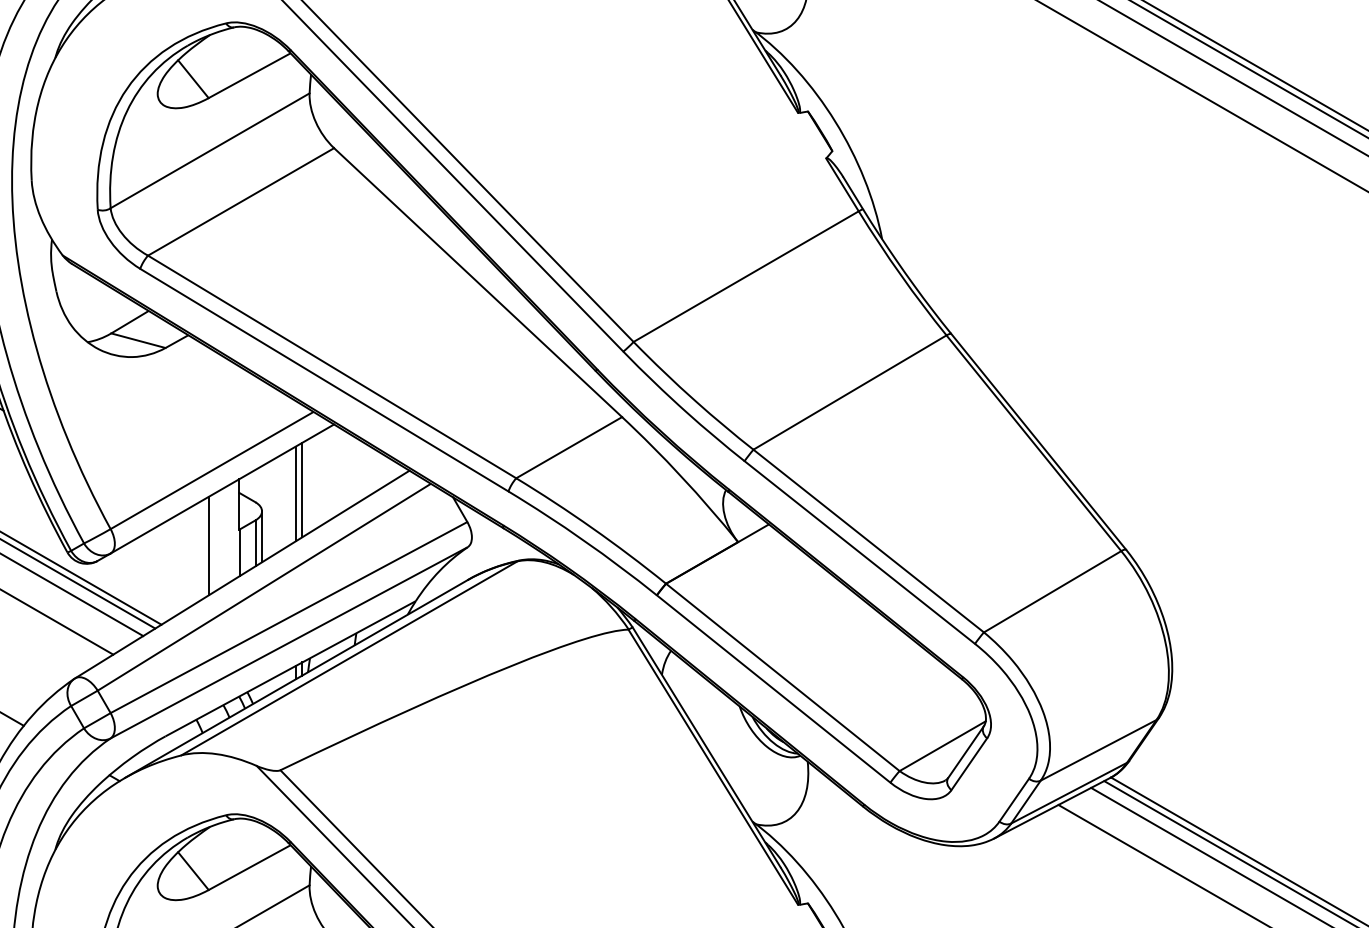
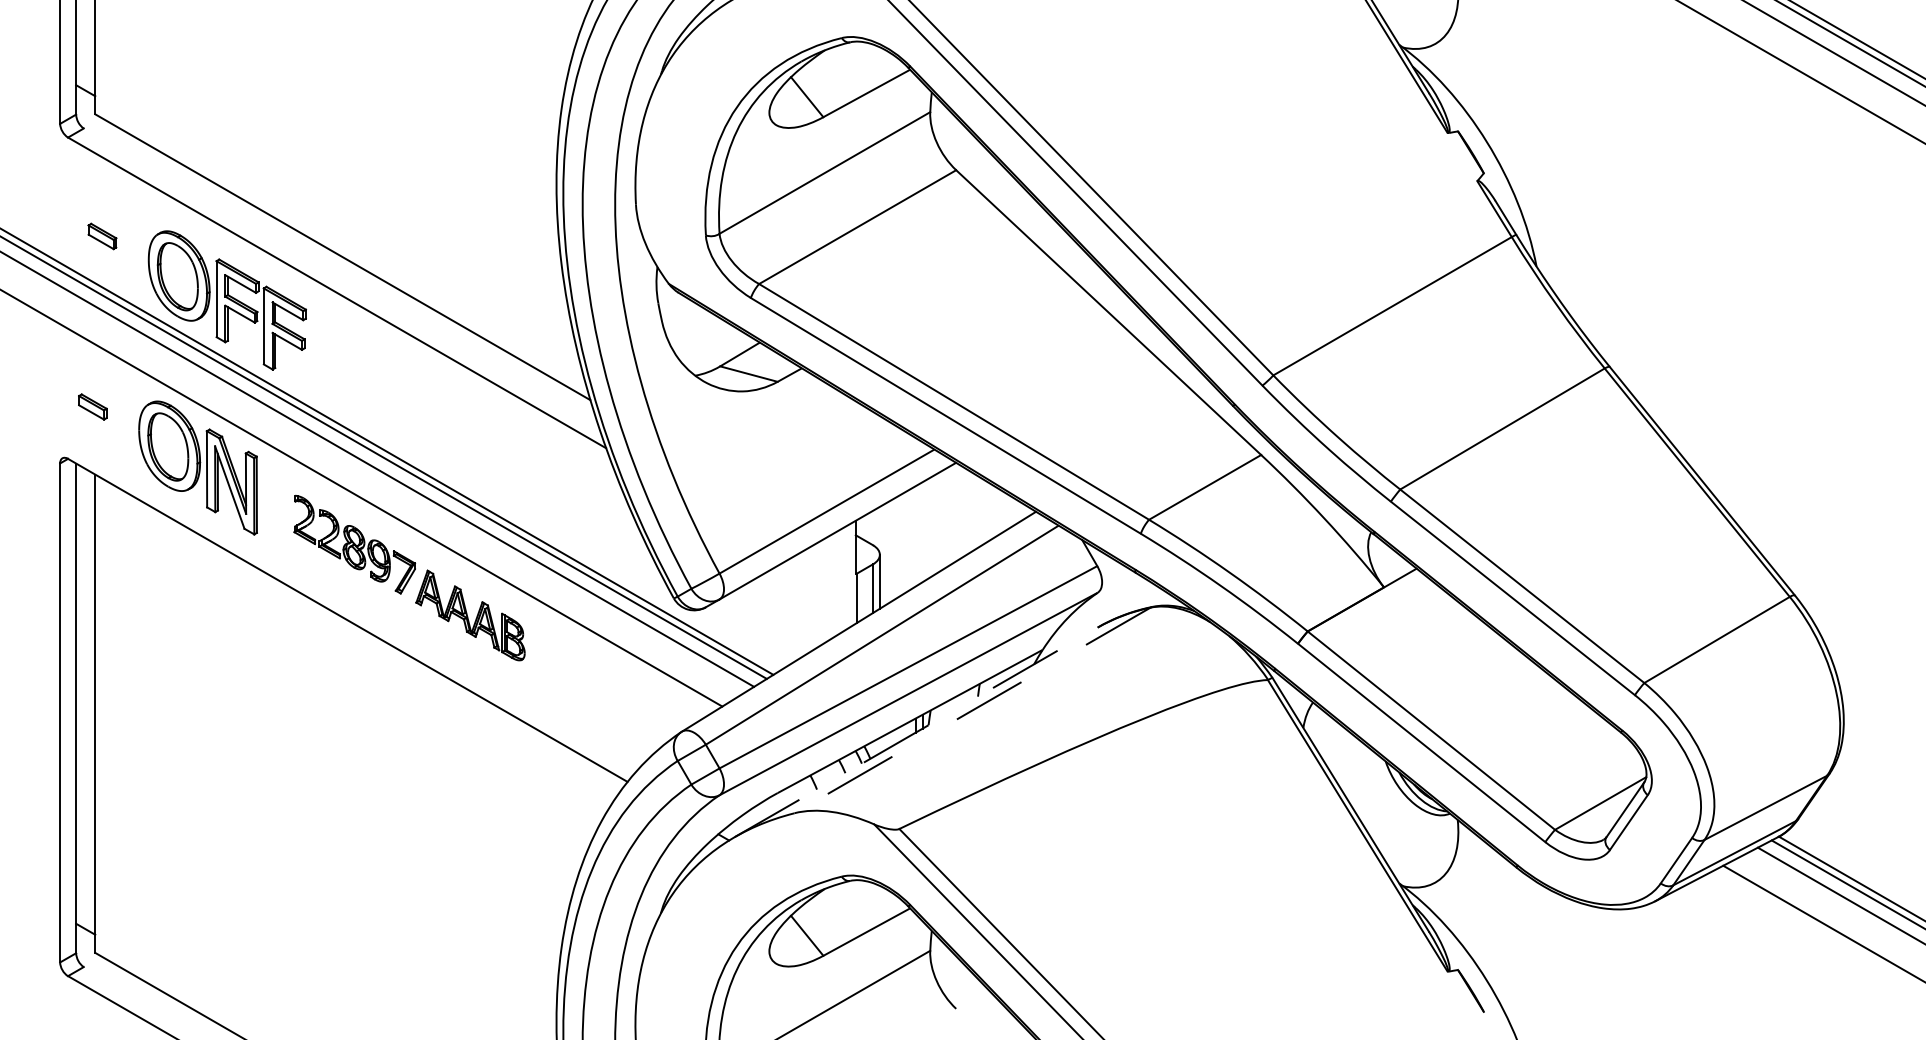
line: (302, 490) -> (922, 532), removed
line: (295, 494) -> (915, 536), removed
line: (208, 546) -> (823, 591), removed
line: (349, 658) -> (972, 710), solid -> dashed
line: (296, 679) -> (916, 732), solid -> dashed

